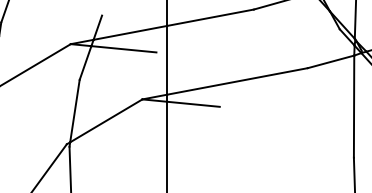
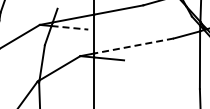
line: (124, 48) -> (70, 27), solid -> dashed
line: (236, 82) -> (133, 46), solid -> dashed

